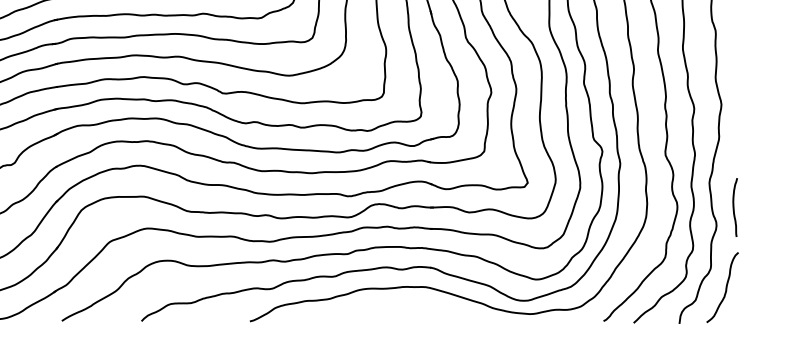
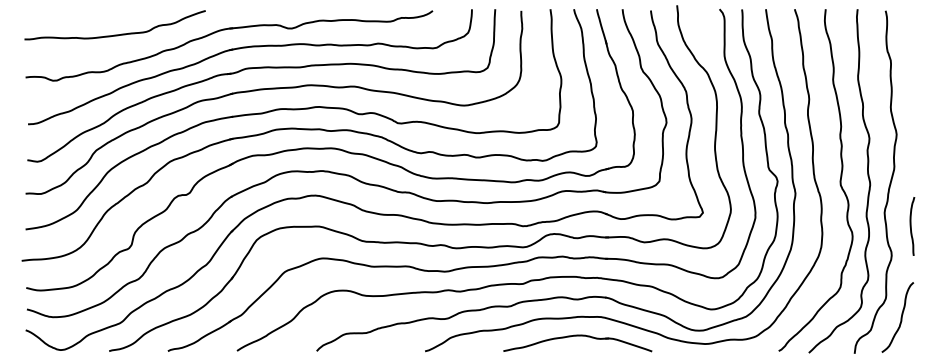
curve: (734, 207) -> (911, 226), moved
part: (402, 306) -> (577, 336), added

